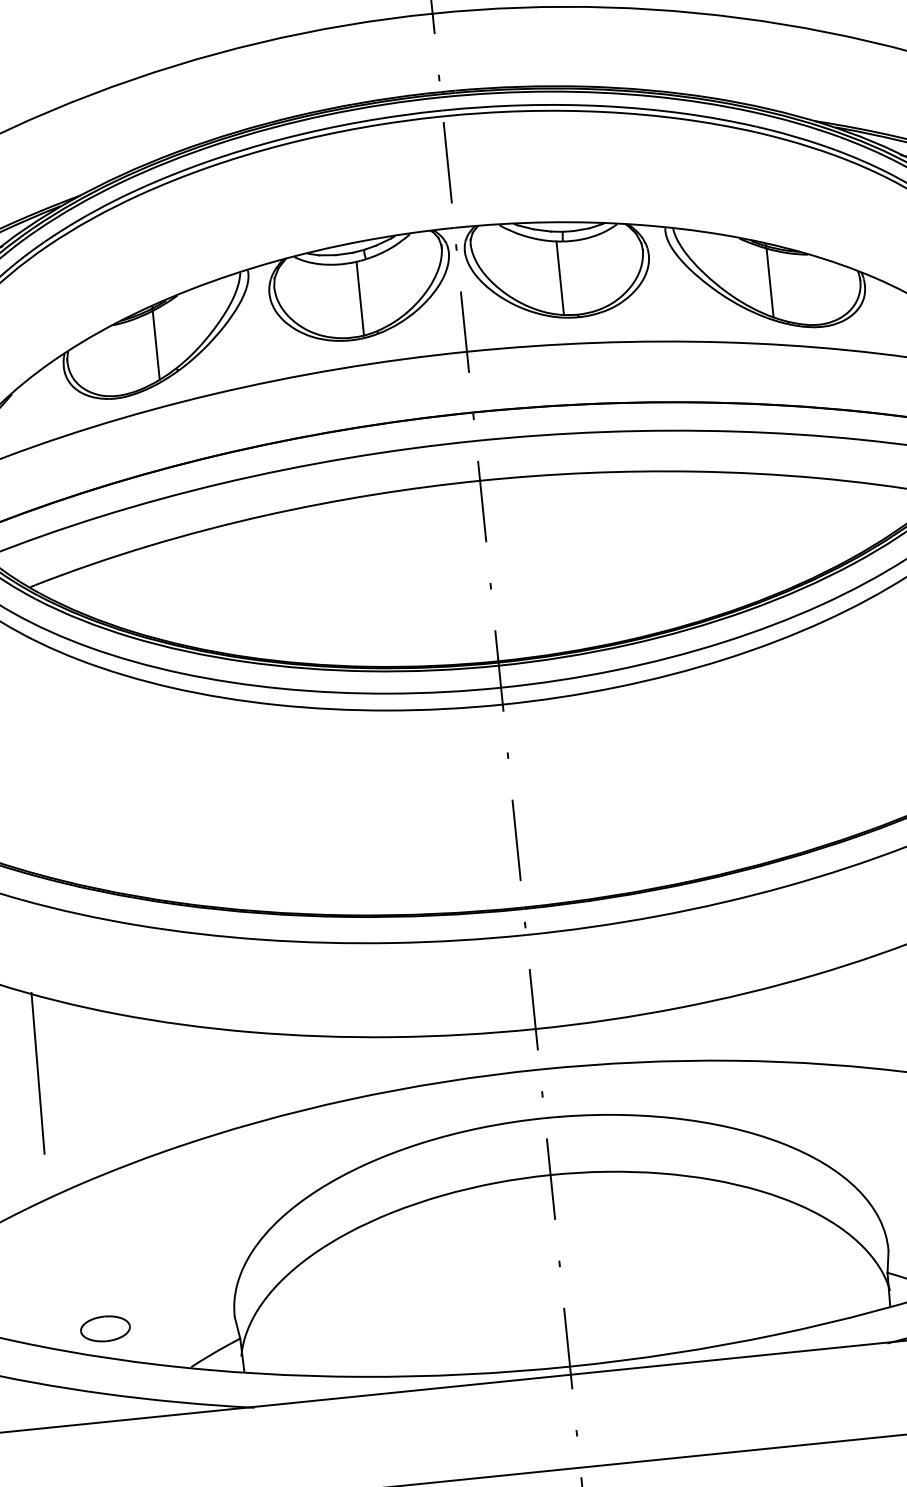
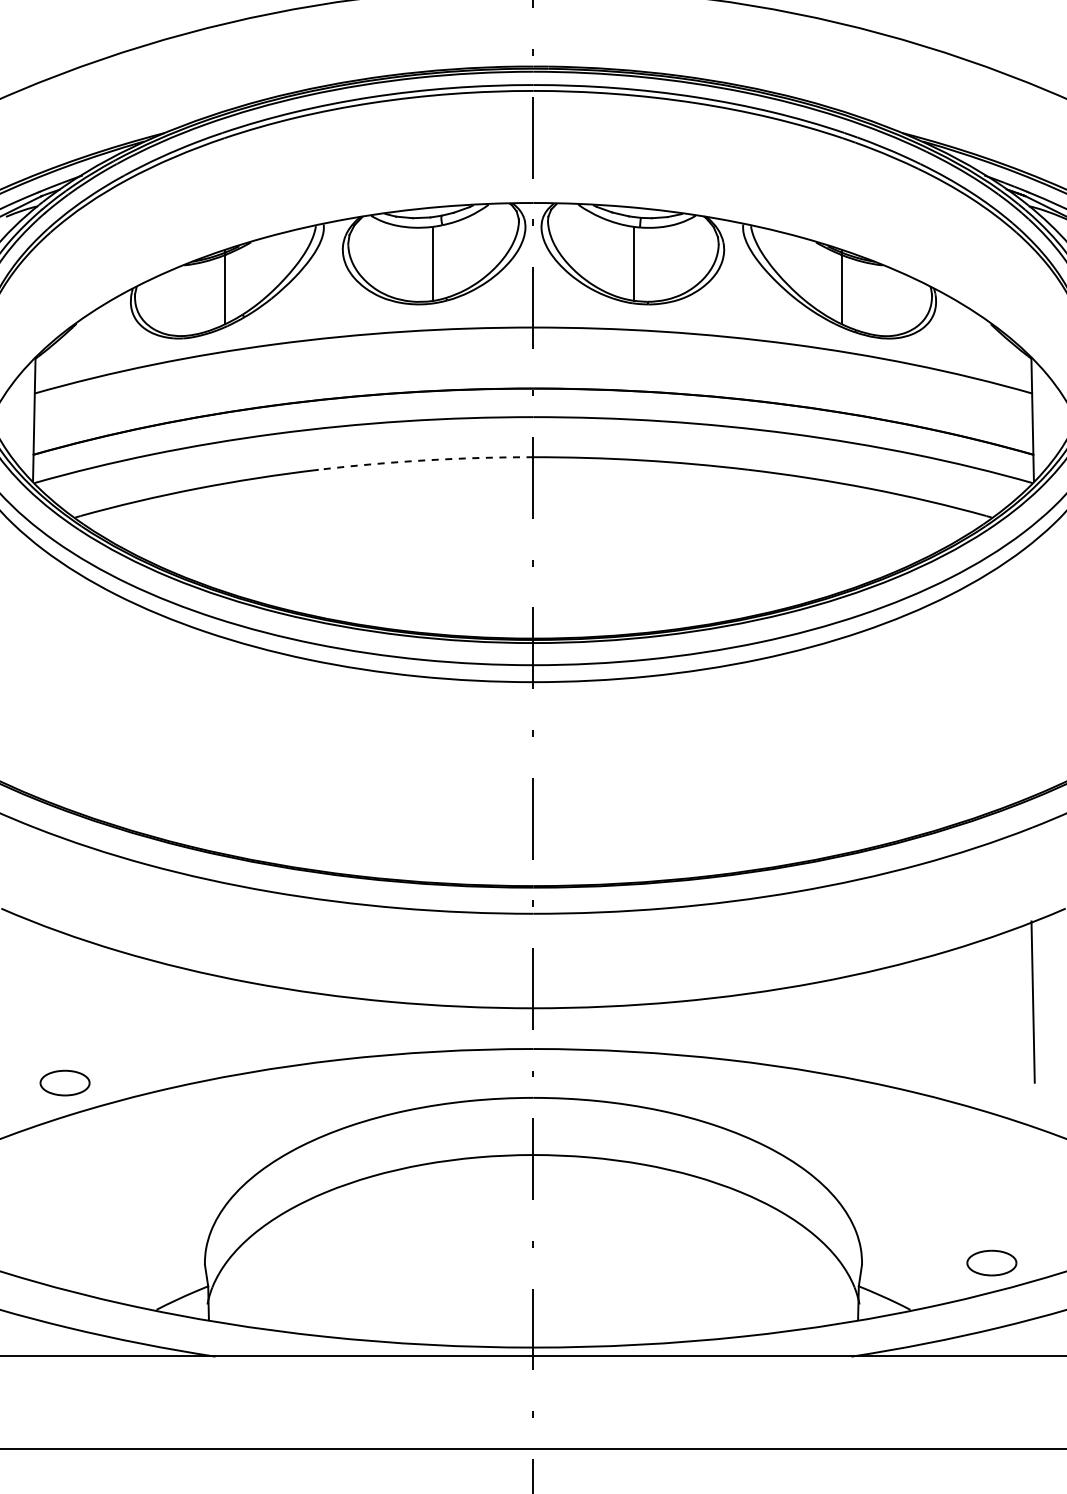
arc: (372, 494) -> (425, 460), solid -> dashed
line: (37, 1072) -> (33, 1001), removed
part: (104, 1328) -> (64, 1082), moved

